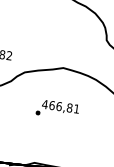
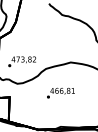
text: (57, 108) -> (60, 92), moved

